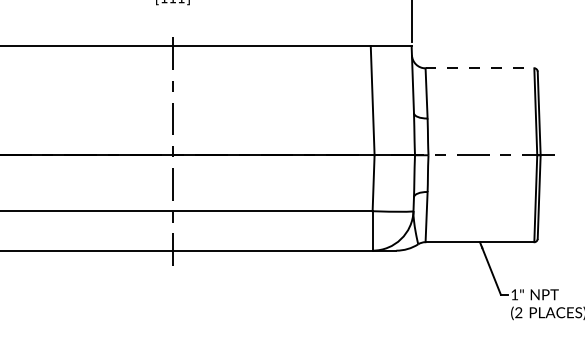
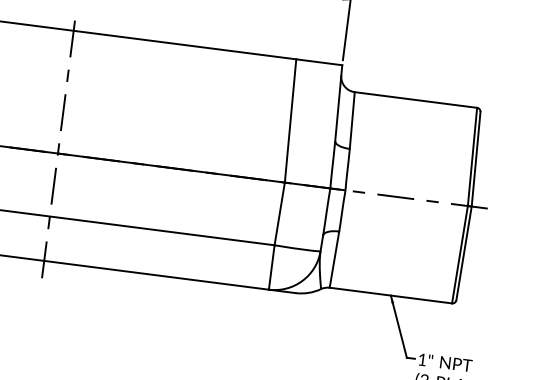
line: (480, 68) -> (416, 100), dashed -> solid

